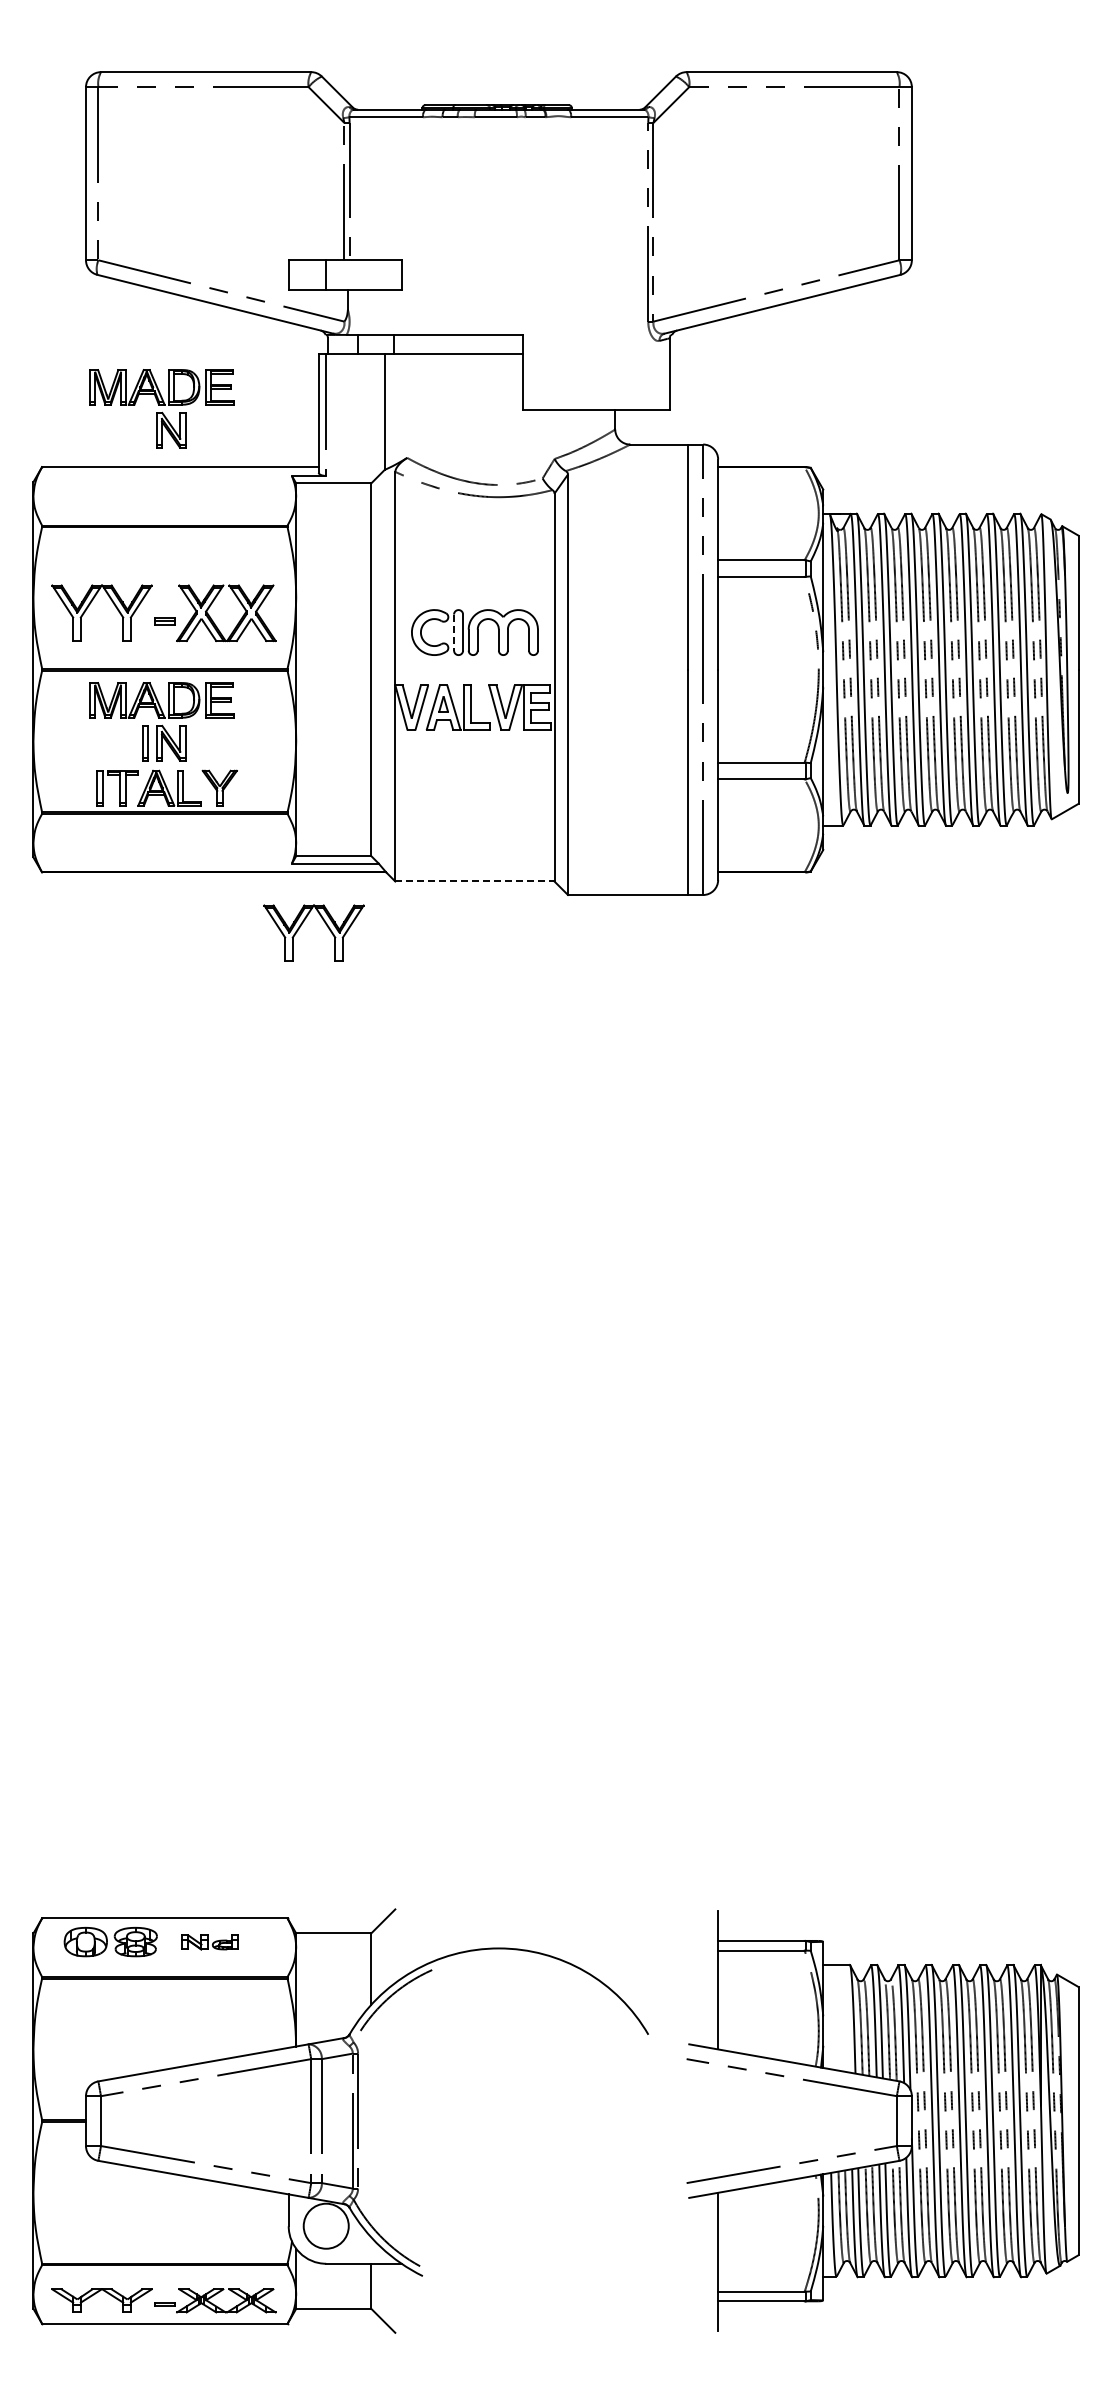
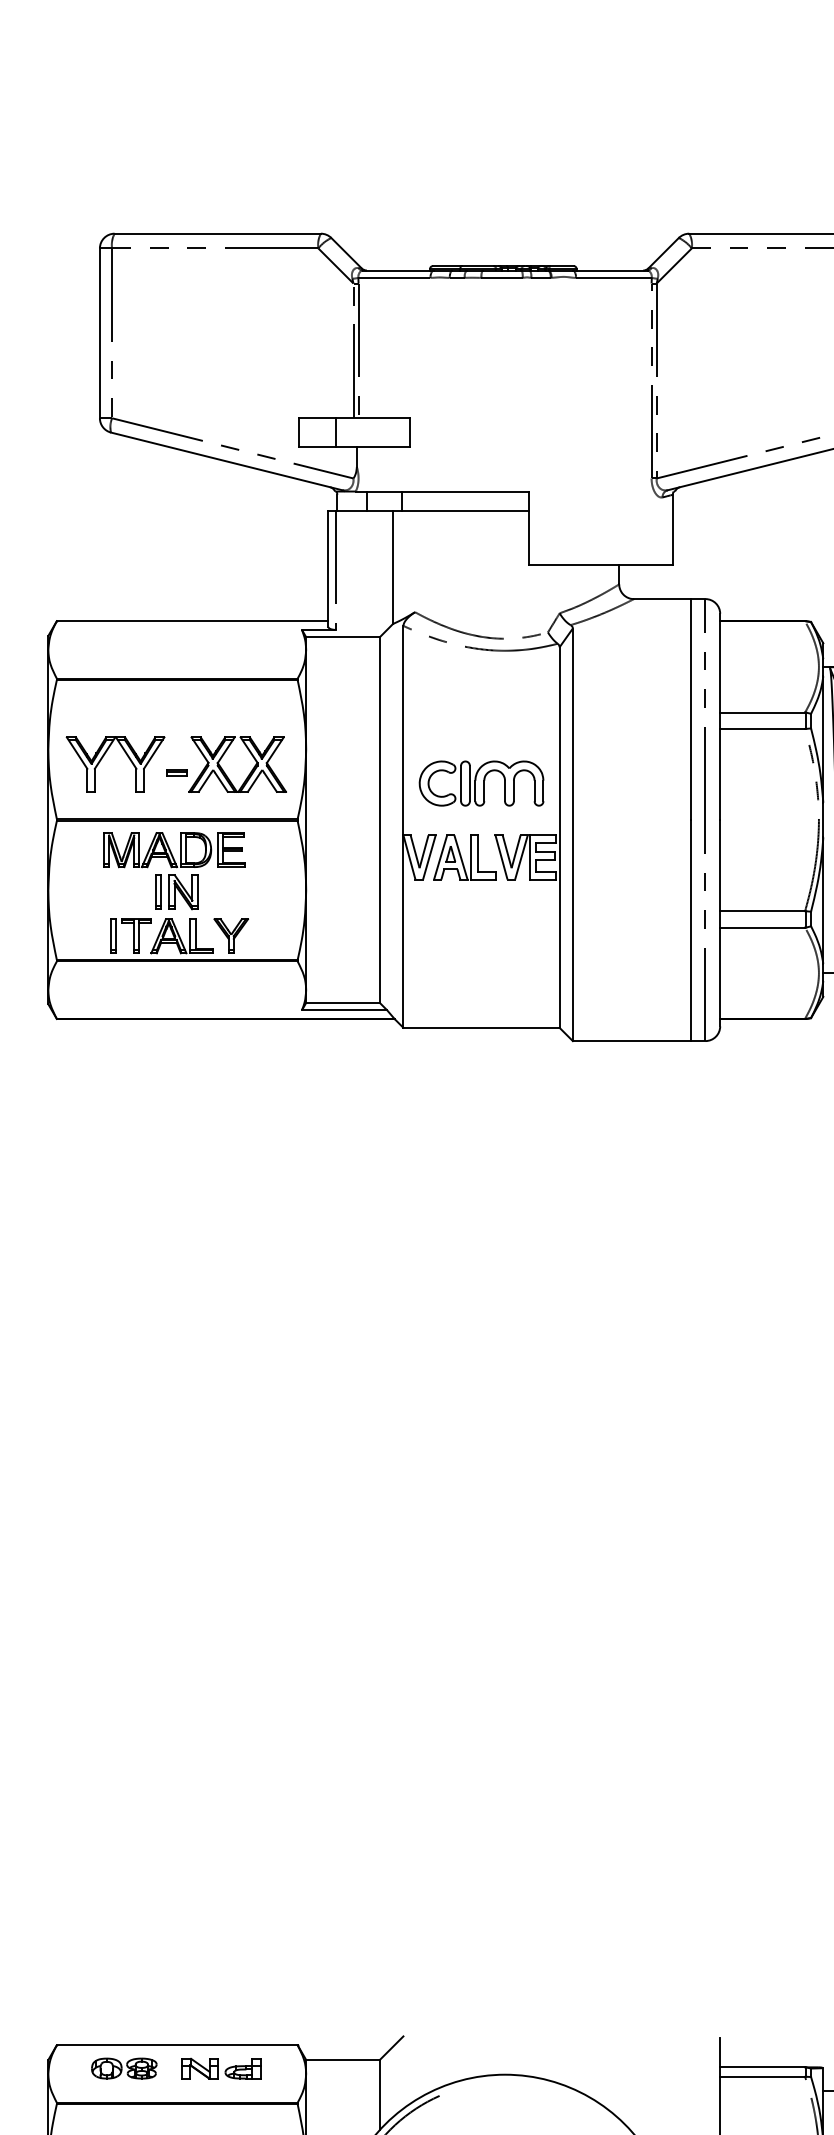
part: (161, 408) -> (173, 563), removed
line: (454, 633) -> (461, 784), dashed -> solid
line: (474, 881) -> (481, 1027), dashed -> solid
part: (301, 926) -> (311, 1071), removed
part: (110, 1942) -> (123, 2068), size x0.71
part: (209, 1942) -> (221, 2068), size x1.43

